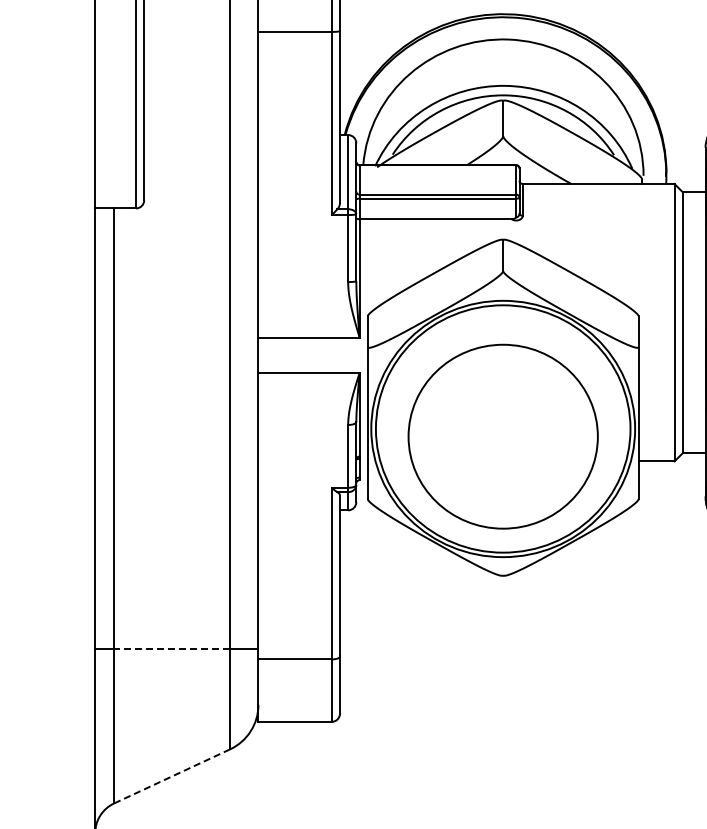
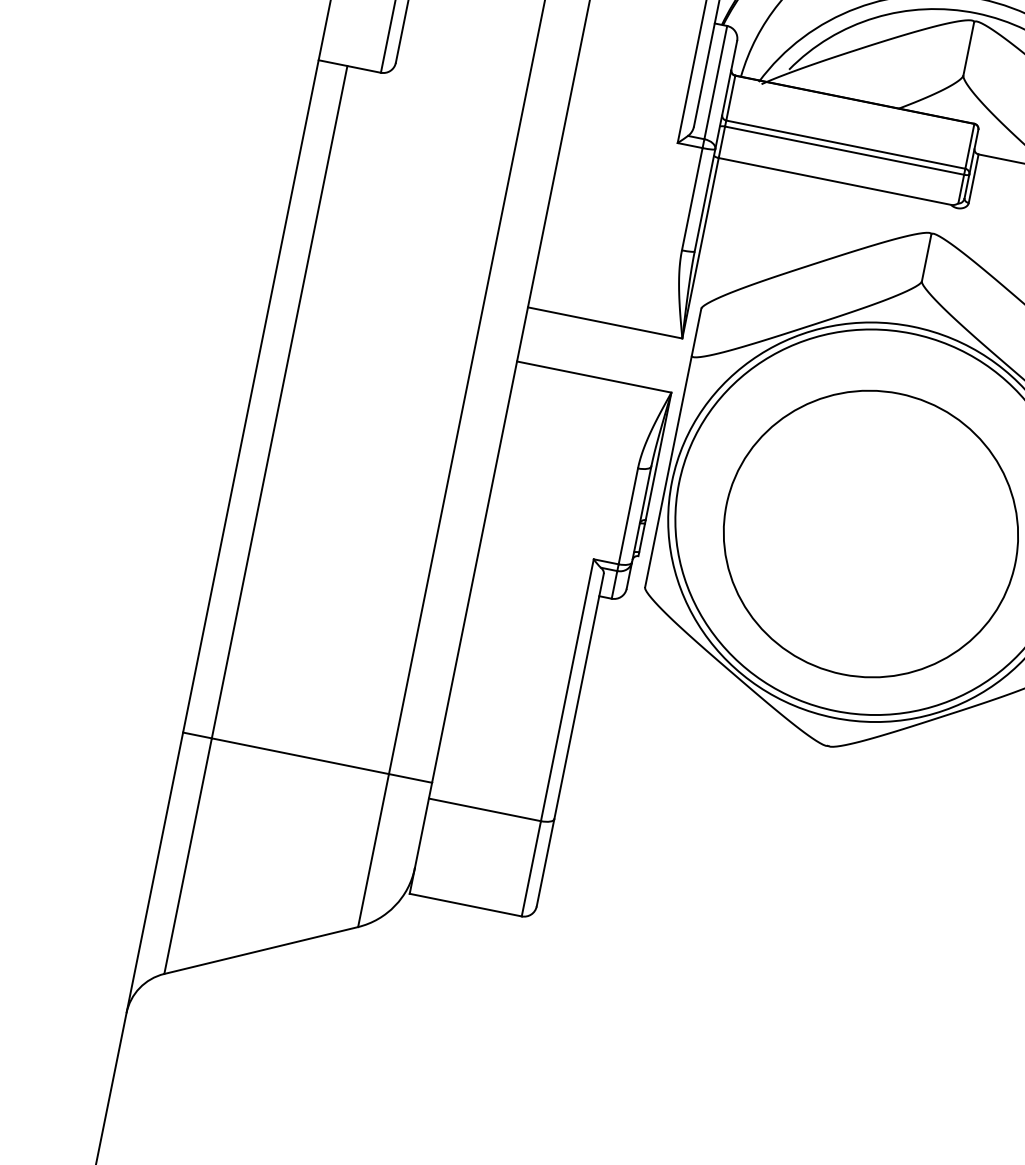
line: (171, 649) -> (299, 756), dashed -> solid
line: (171, 776) -> (260, 950), dashed -> solid

